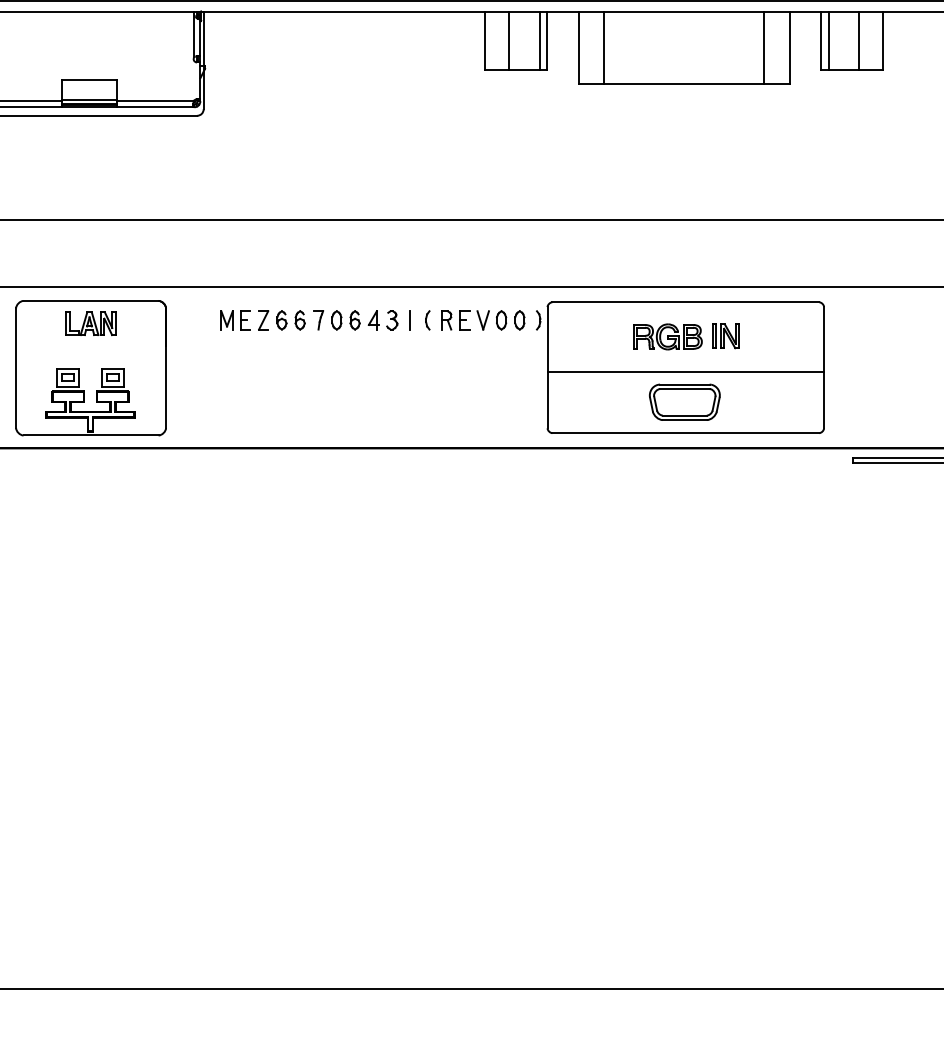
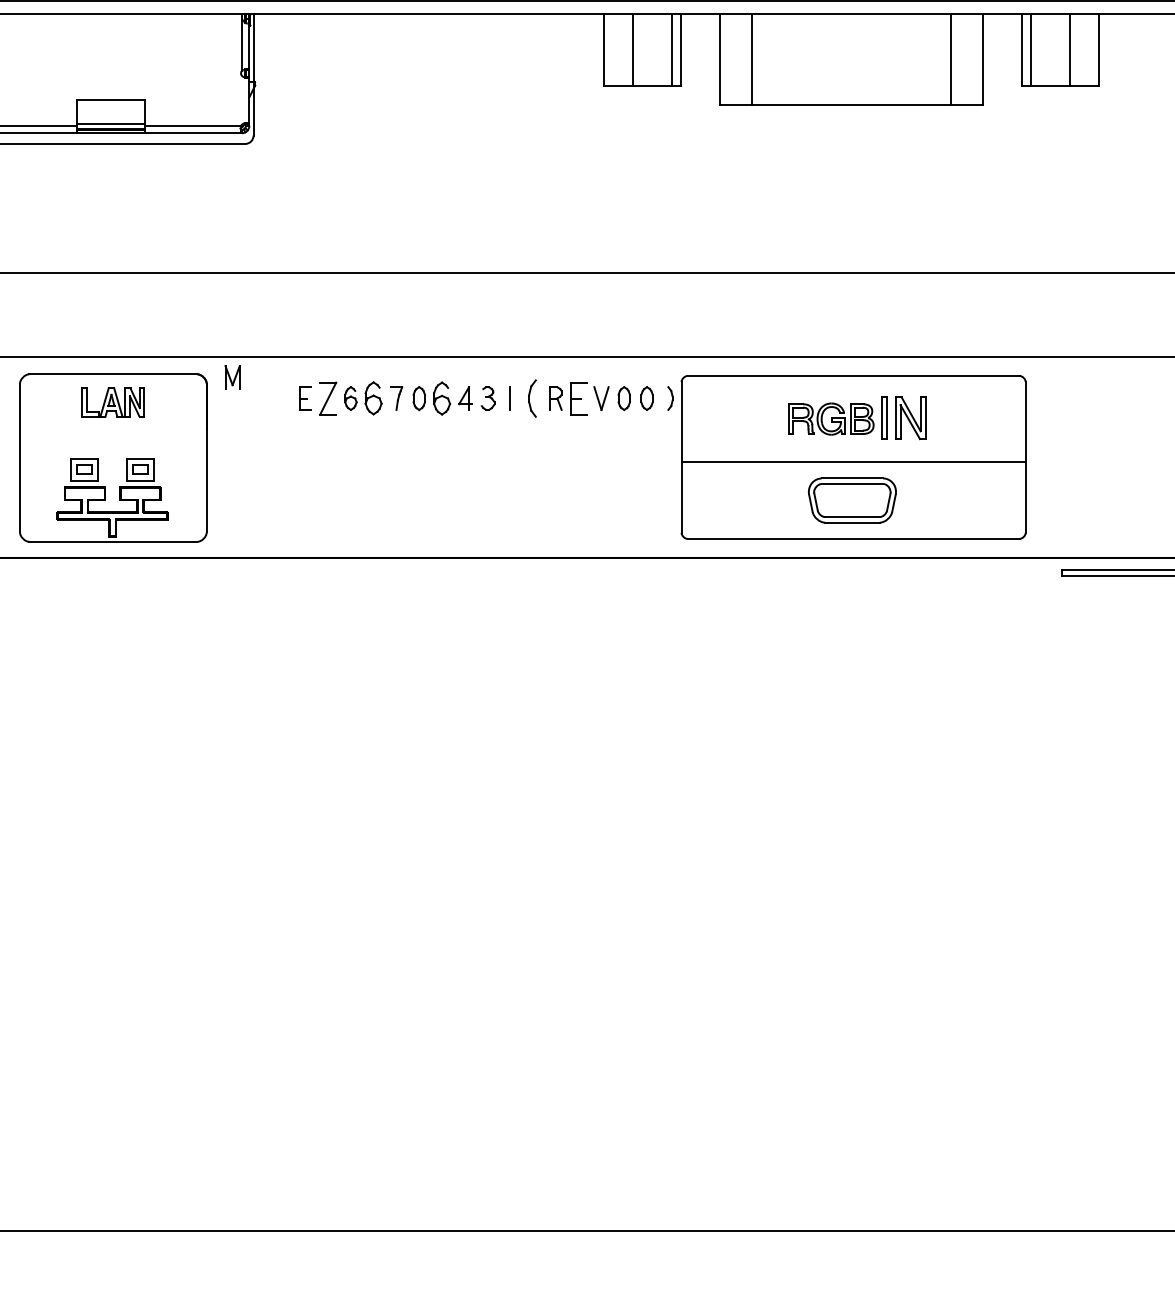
part: (226, 320) -> (232, 377), moved
part: (263, 320) -> (327, 398), size x1.4
part: (300, 320) -> (373, 398), size x1.4
part: (354, 320) -> (441, 398), size x1.4
part: (427, 320) -> (532, 398), size x1.6
part: (464, 320) -> (578, 398), size x1.4
part: (725, 336) -> (903, 418), size x1.4

